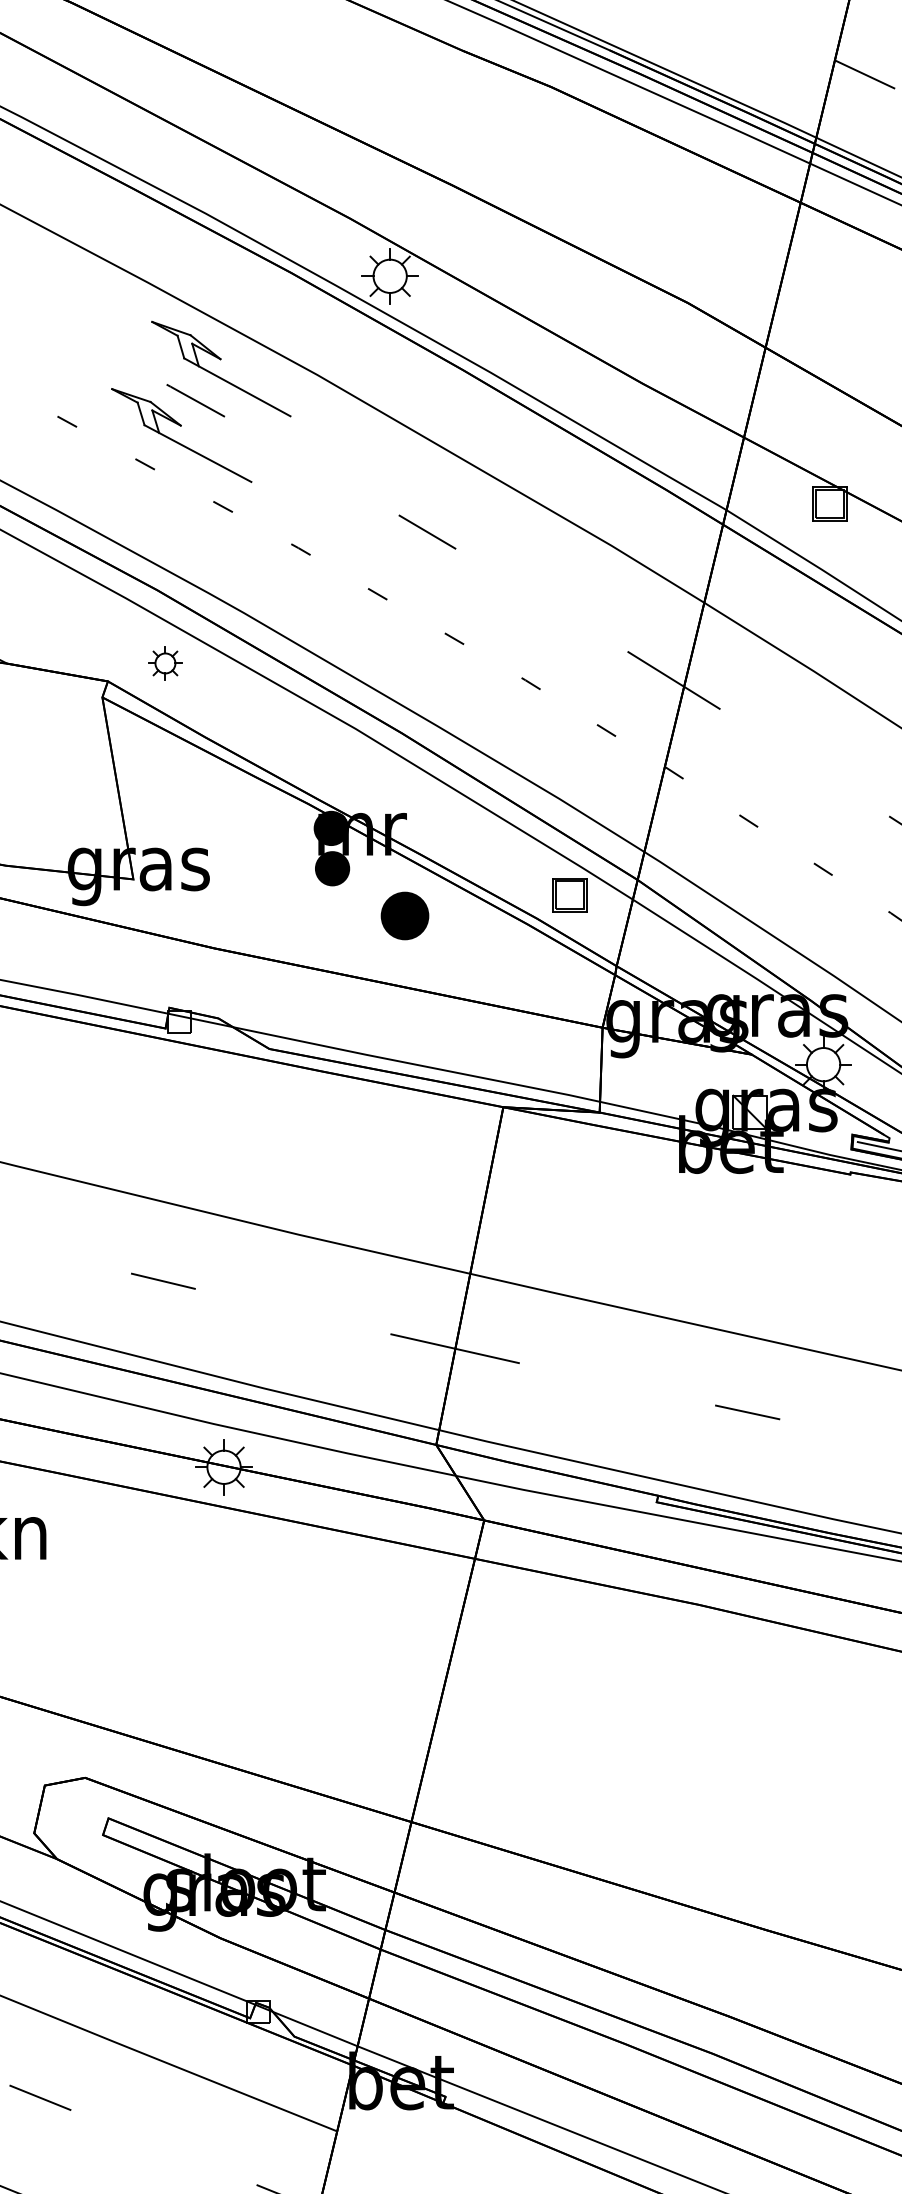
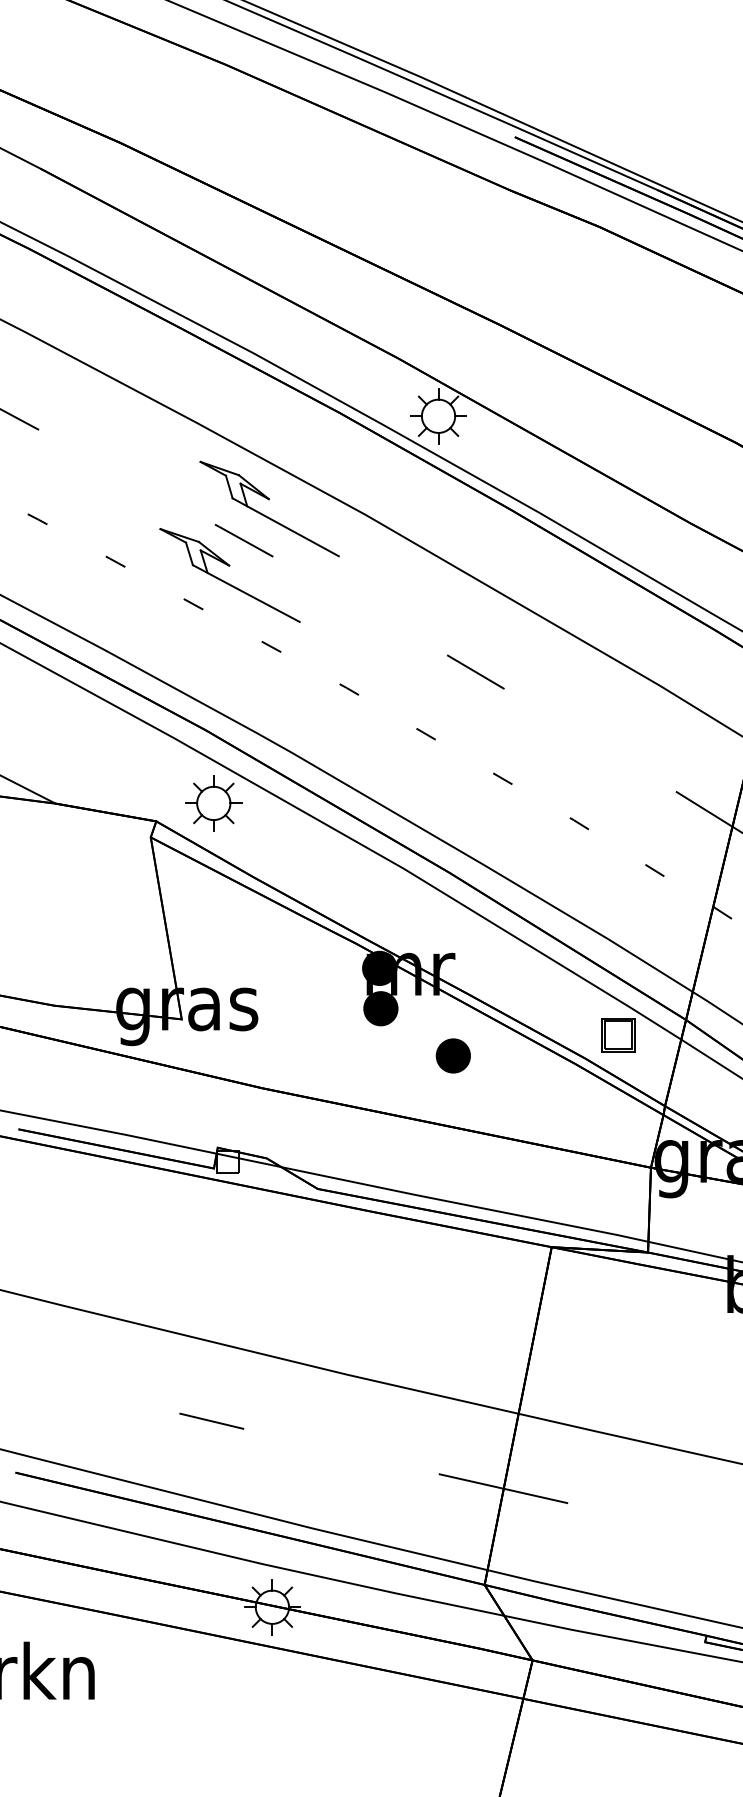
part: (165, 663) -> (213, 803), size x1.67
part: (404, 915) -> (452, 1055), size x0.71

